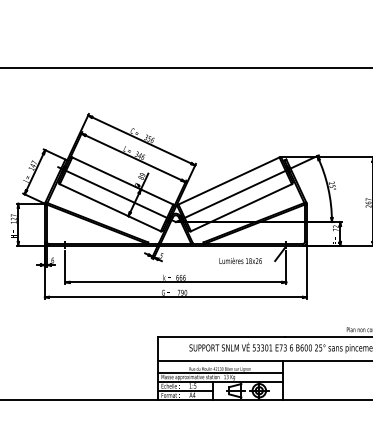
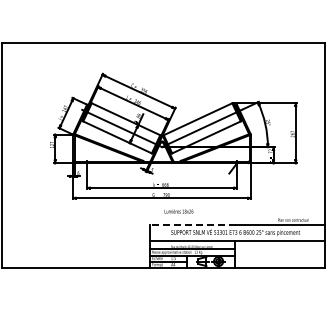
text: (239, 260) -> (178, 211), moved
line: (220, 337) -> (192, 225), solid -> dashed

